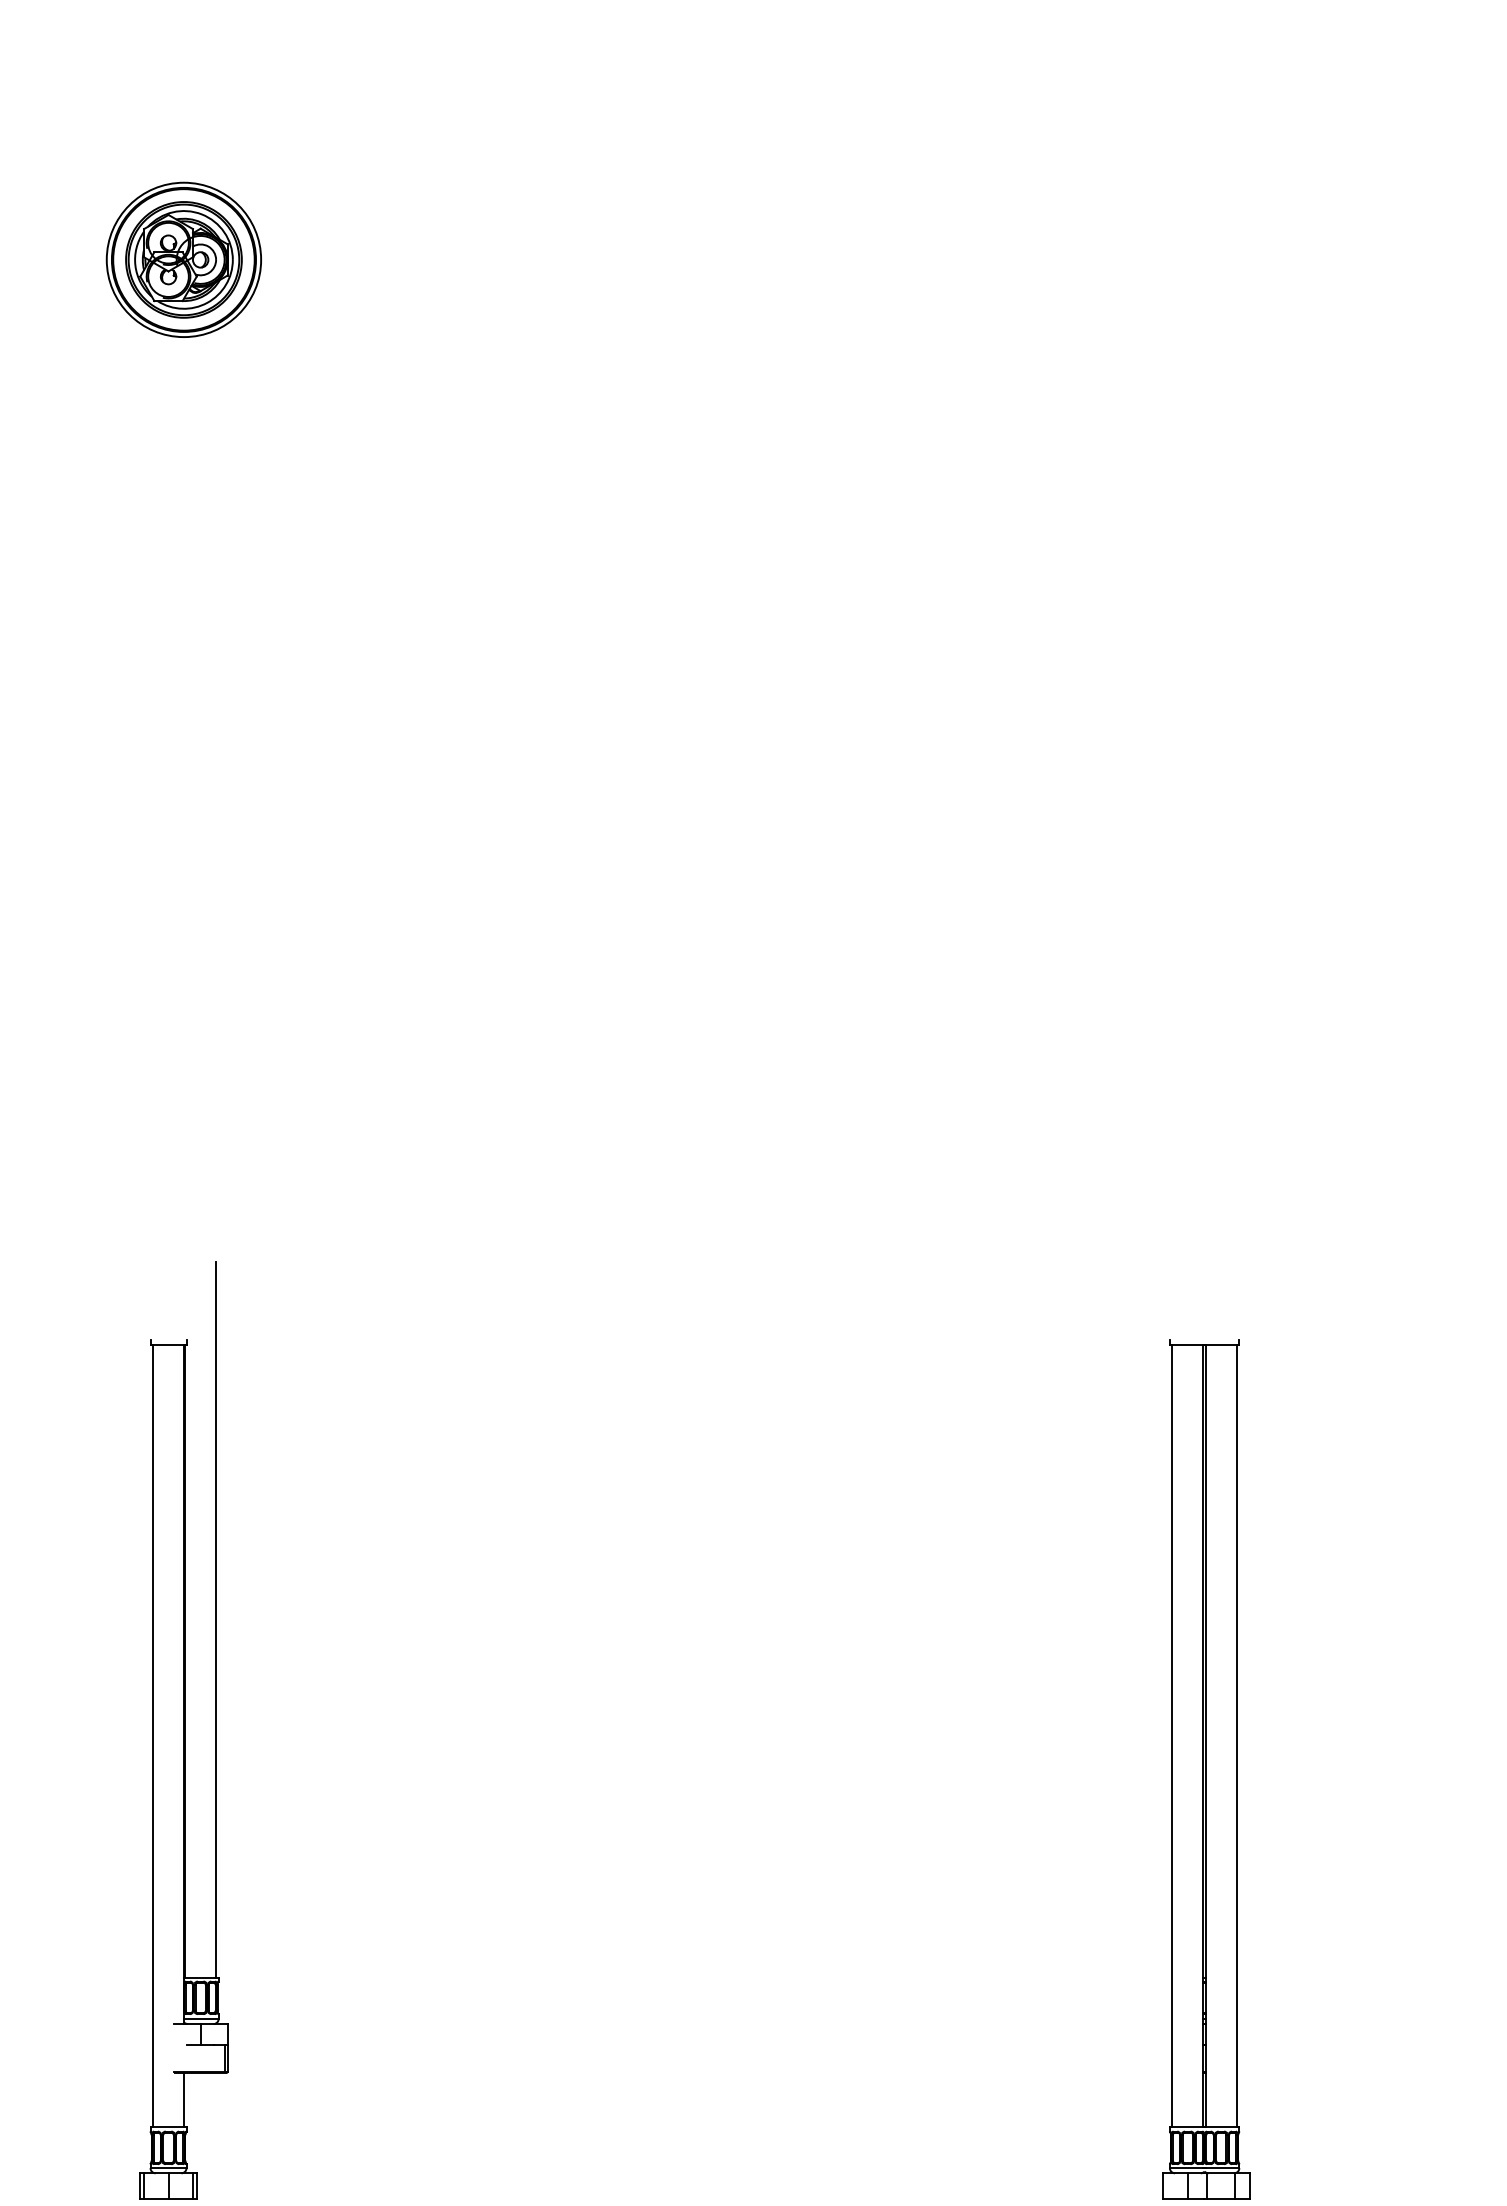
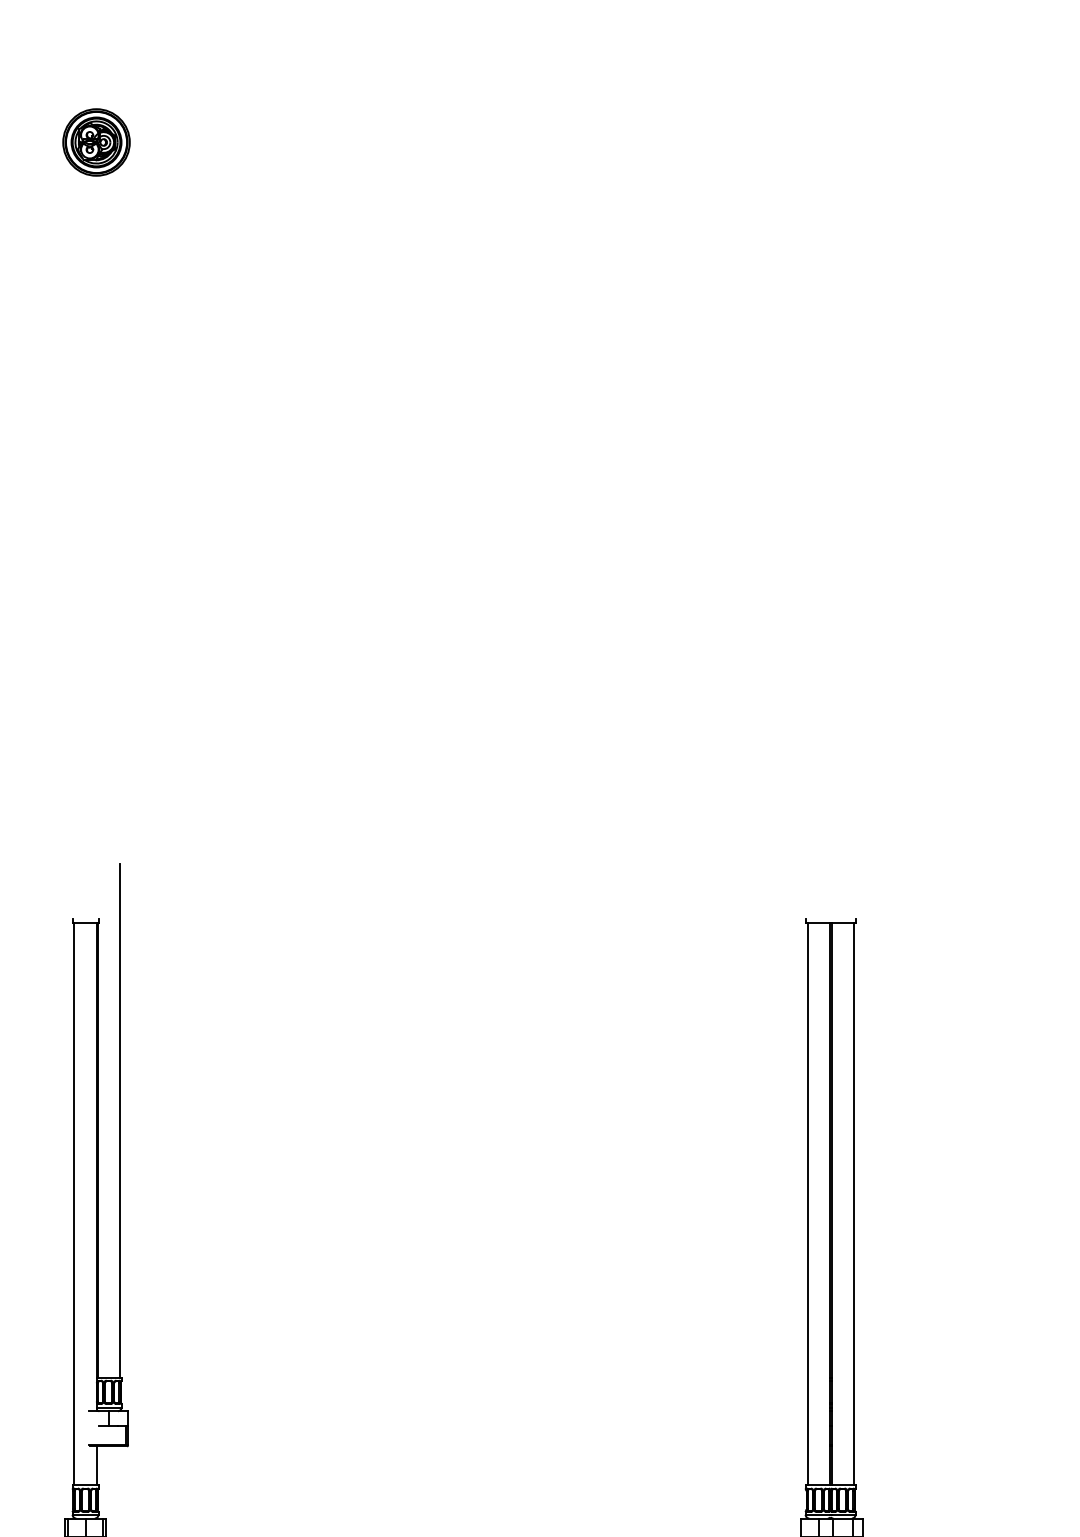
part: (183, 259) -> (96, 142), size x0.6

